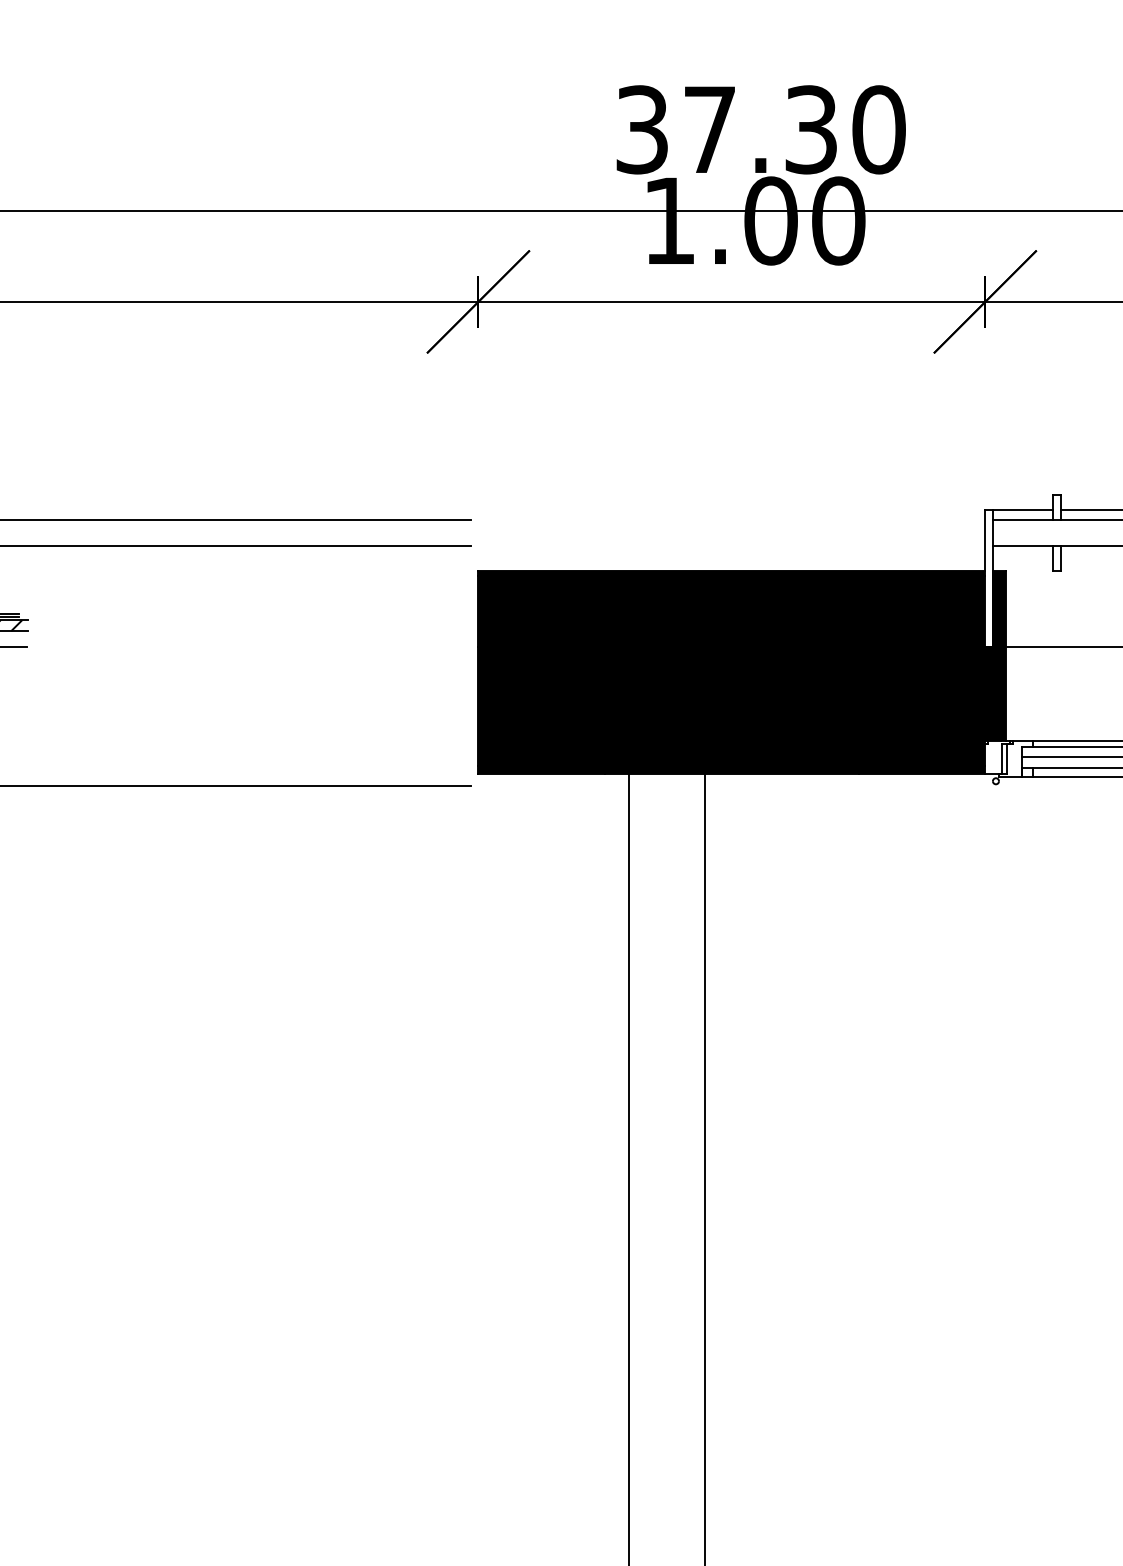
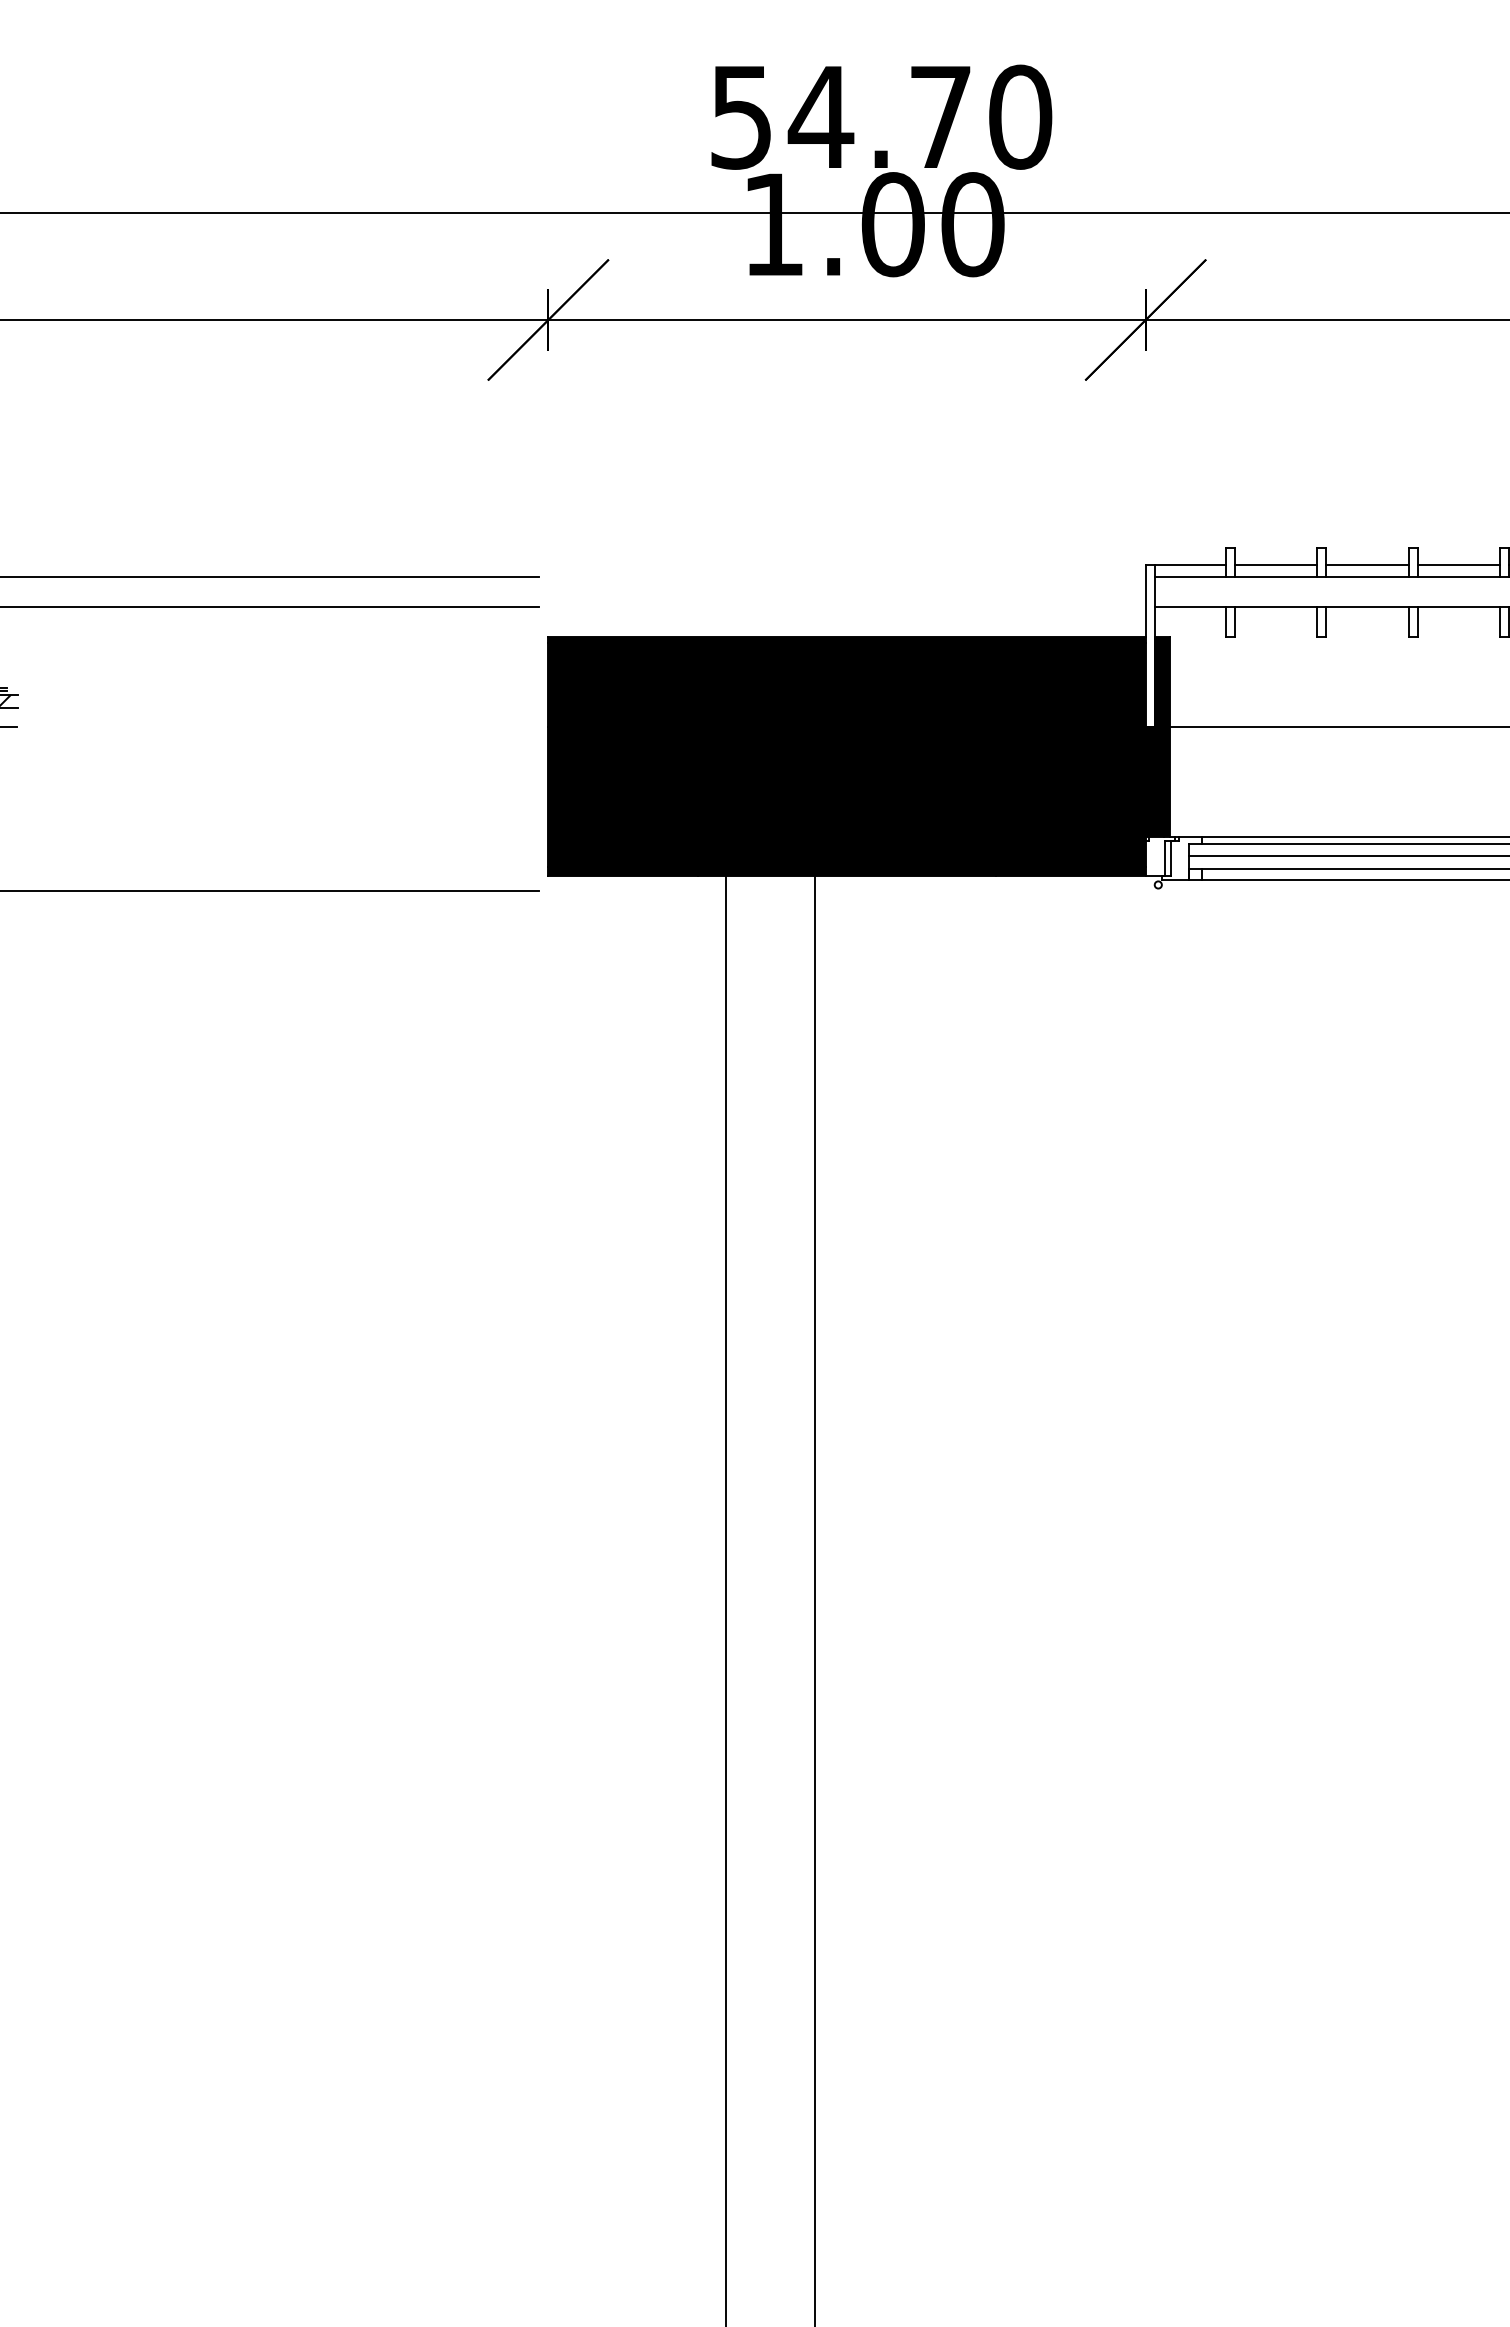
text: (726, 129) -> (840, 116), 37.30 -> 54.70

